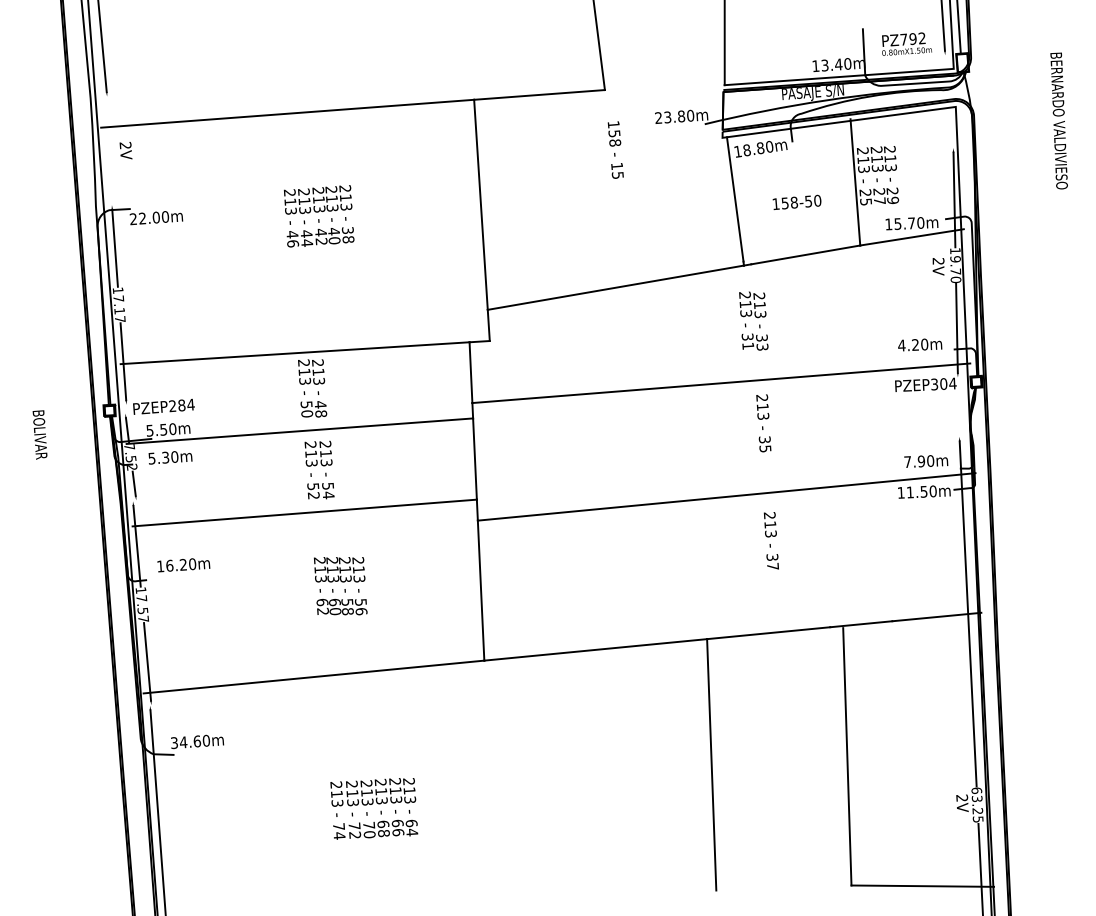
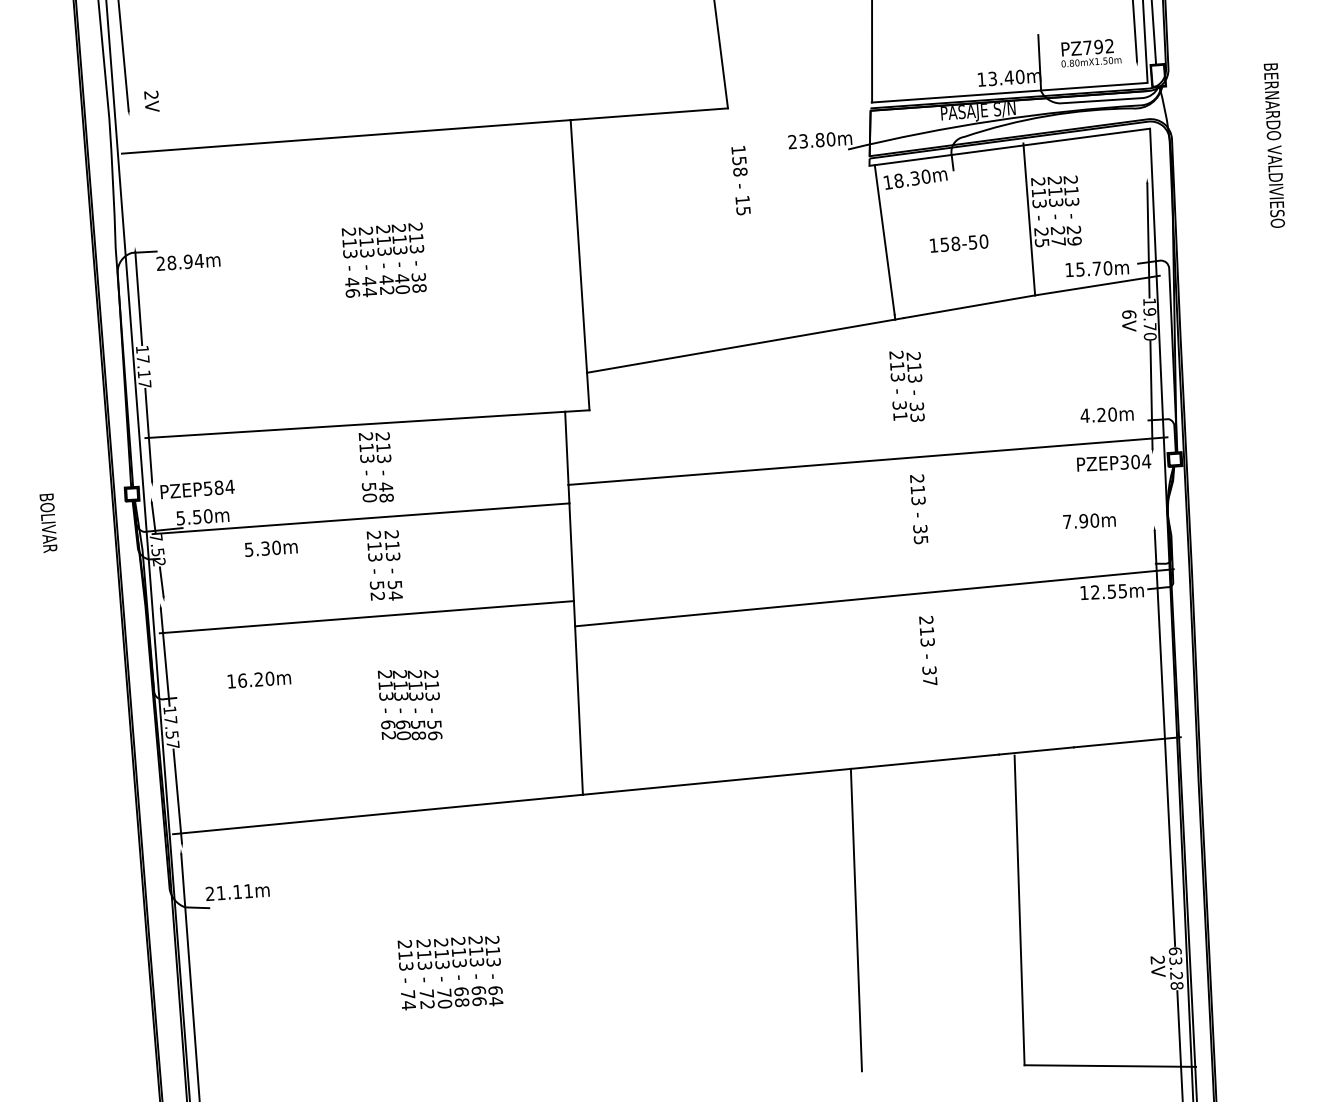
text: (759, 148) -> (914, 178), 18.80m -> 18.30m
text: (125, 150) -> (151, 100), moved
text: (153, 217) -> (185, 261), 22.00m -> 28.94m
text: (938, 261) -> (1129, 314), 2V -> 6V
text: (172, 406) -> (207, 488), PZEP284 -> PZEP584
text: (170, 457) -> (271, 548), moved
text: (926, 460) -> (1089, 520), moved
text: (922, 491) -> (1109, 591), 11.50m -> 12.55m
text: (183, 564) -> (259, 679), moved
text: (189, 741) -> (228, 892), 34.60m -> 21.11m
text: (977, 819) -> (1176, 985), 63.25 -> 63.28

